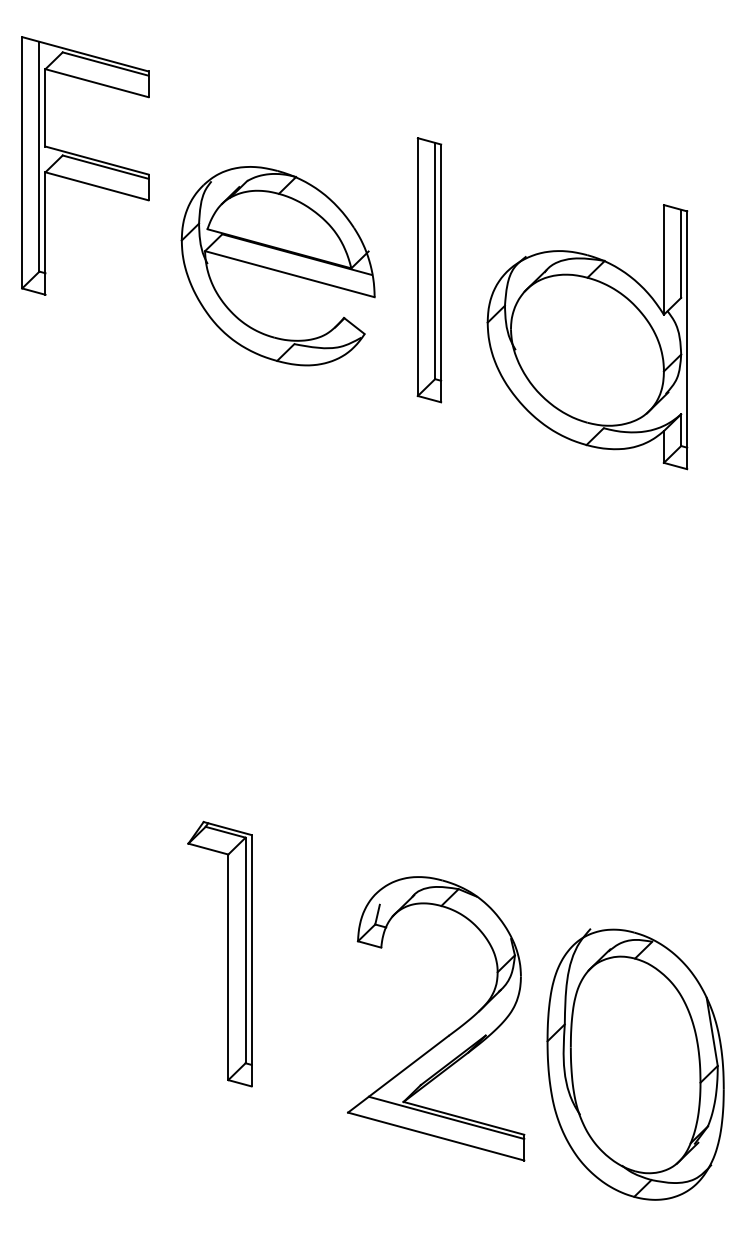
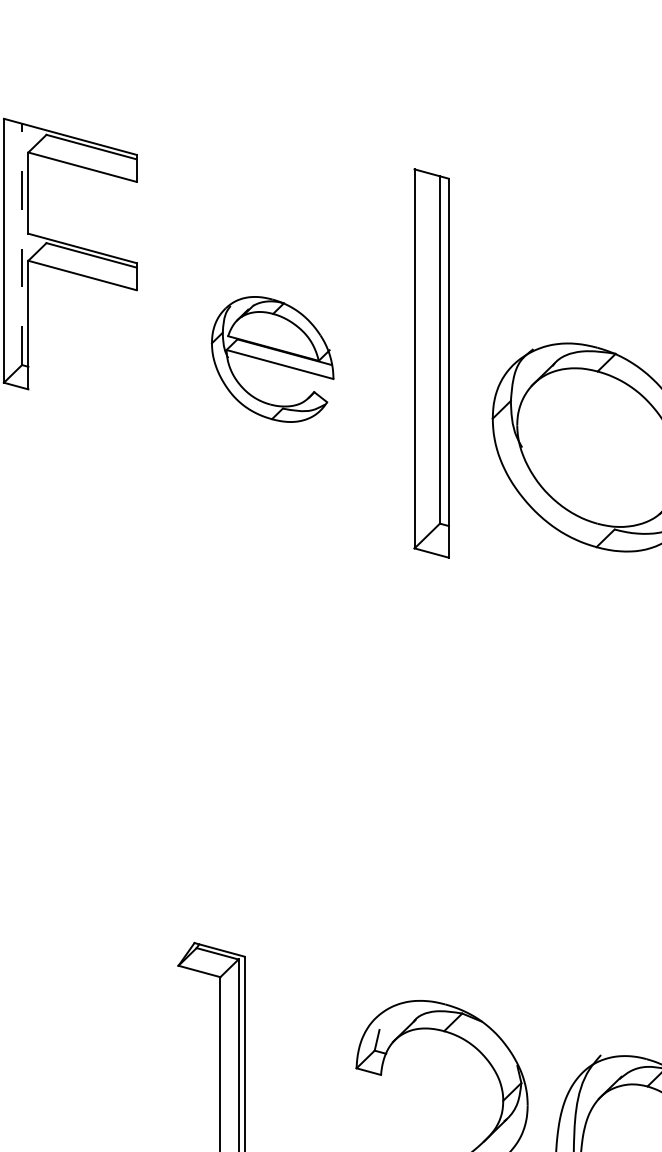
line: (39, 156) -> (22, 244), solid -> dashed
part: (277, 266) -> (272, 359), size x0.6
part: (429, 270) -> (431, 363), size x1.4

